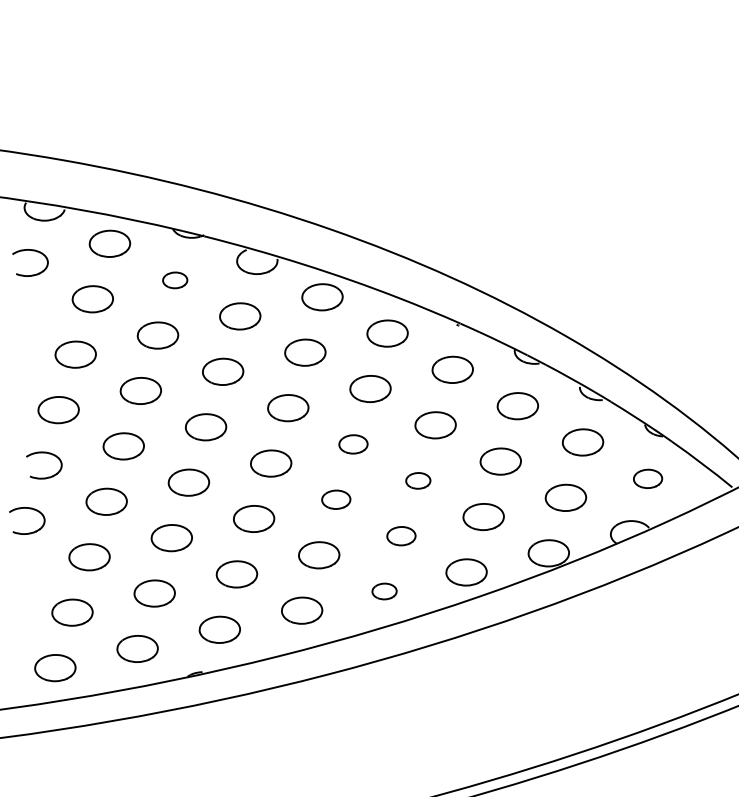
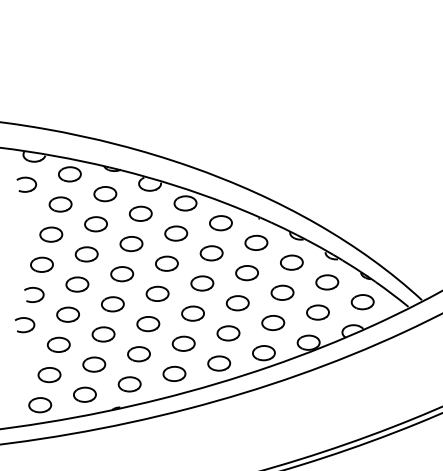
part: (175, 280) -> (105, 194), size x1.67
part: (353, 444) -> (202, 283), size x1.43
part: (647, 479) -> (362, 302), size x1.43
part: (417, 481) -> (237, 303), size x1.67
part: (335, 499) -> (192, 313), size x1.43
part: (401, 536) -> (228, 333), size x1.43
part: (384, 591) -> (219, 363), size x1.67

